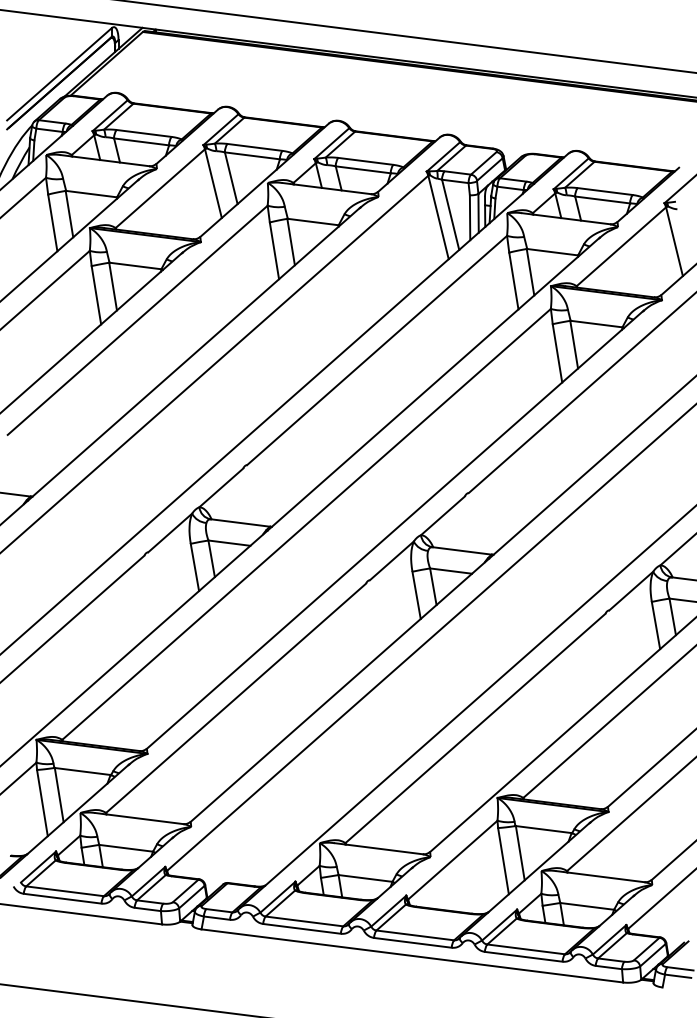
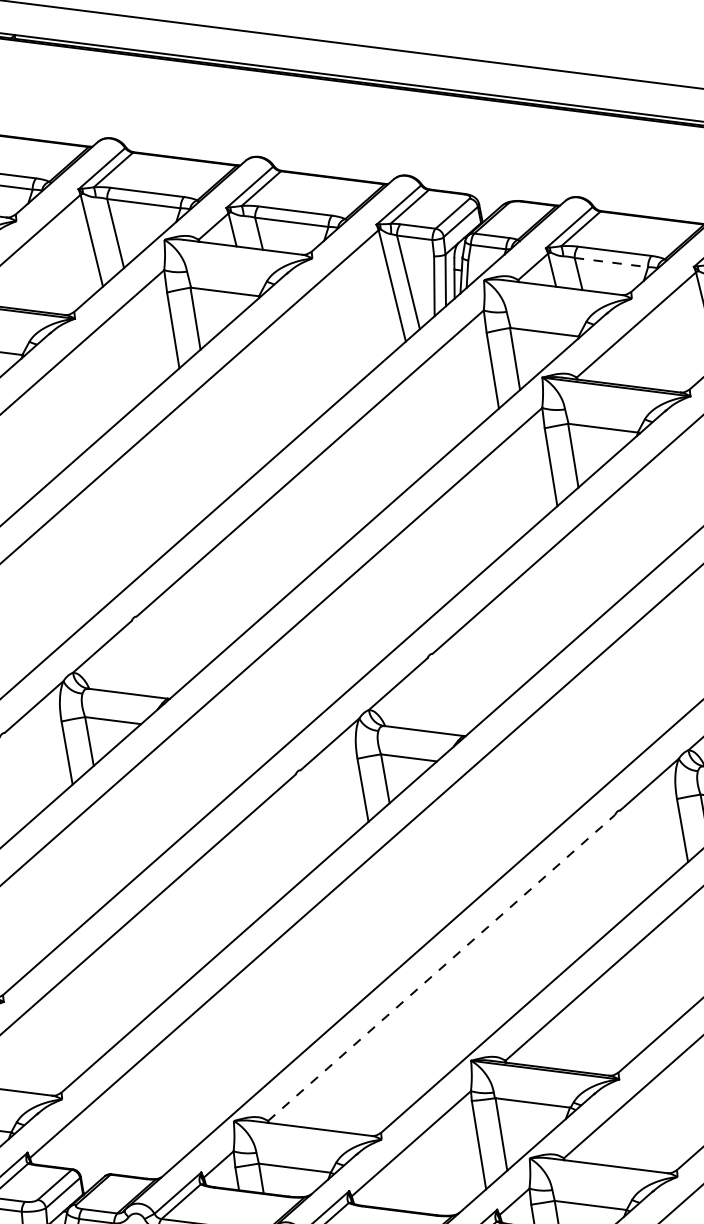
line: (602, 200) -> (611, 263), solid -> dashed
line: (475, 728) -> (441, 968), solid -> dashed

